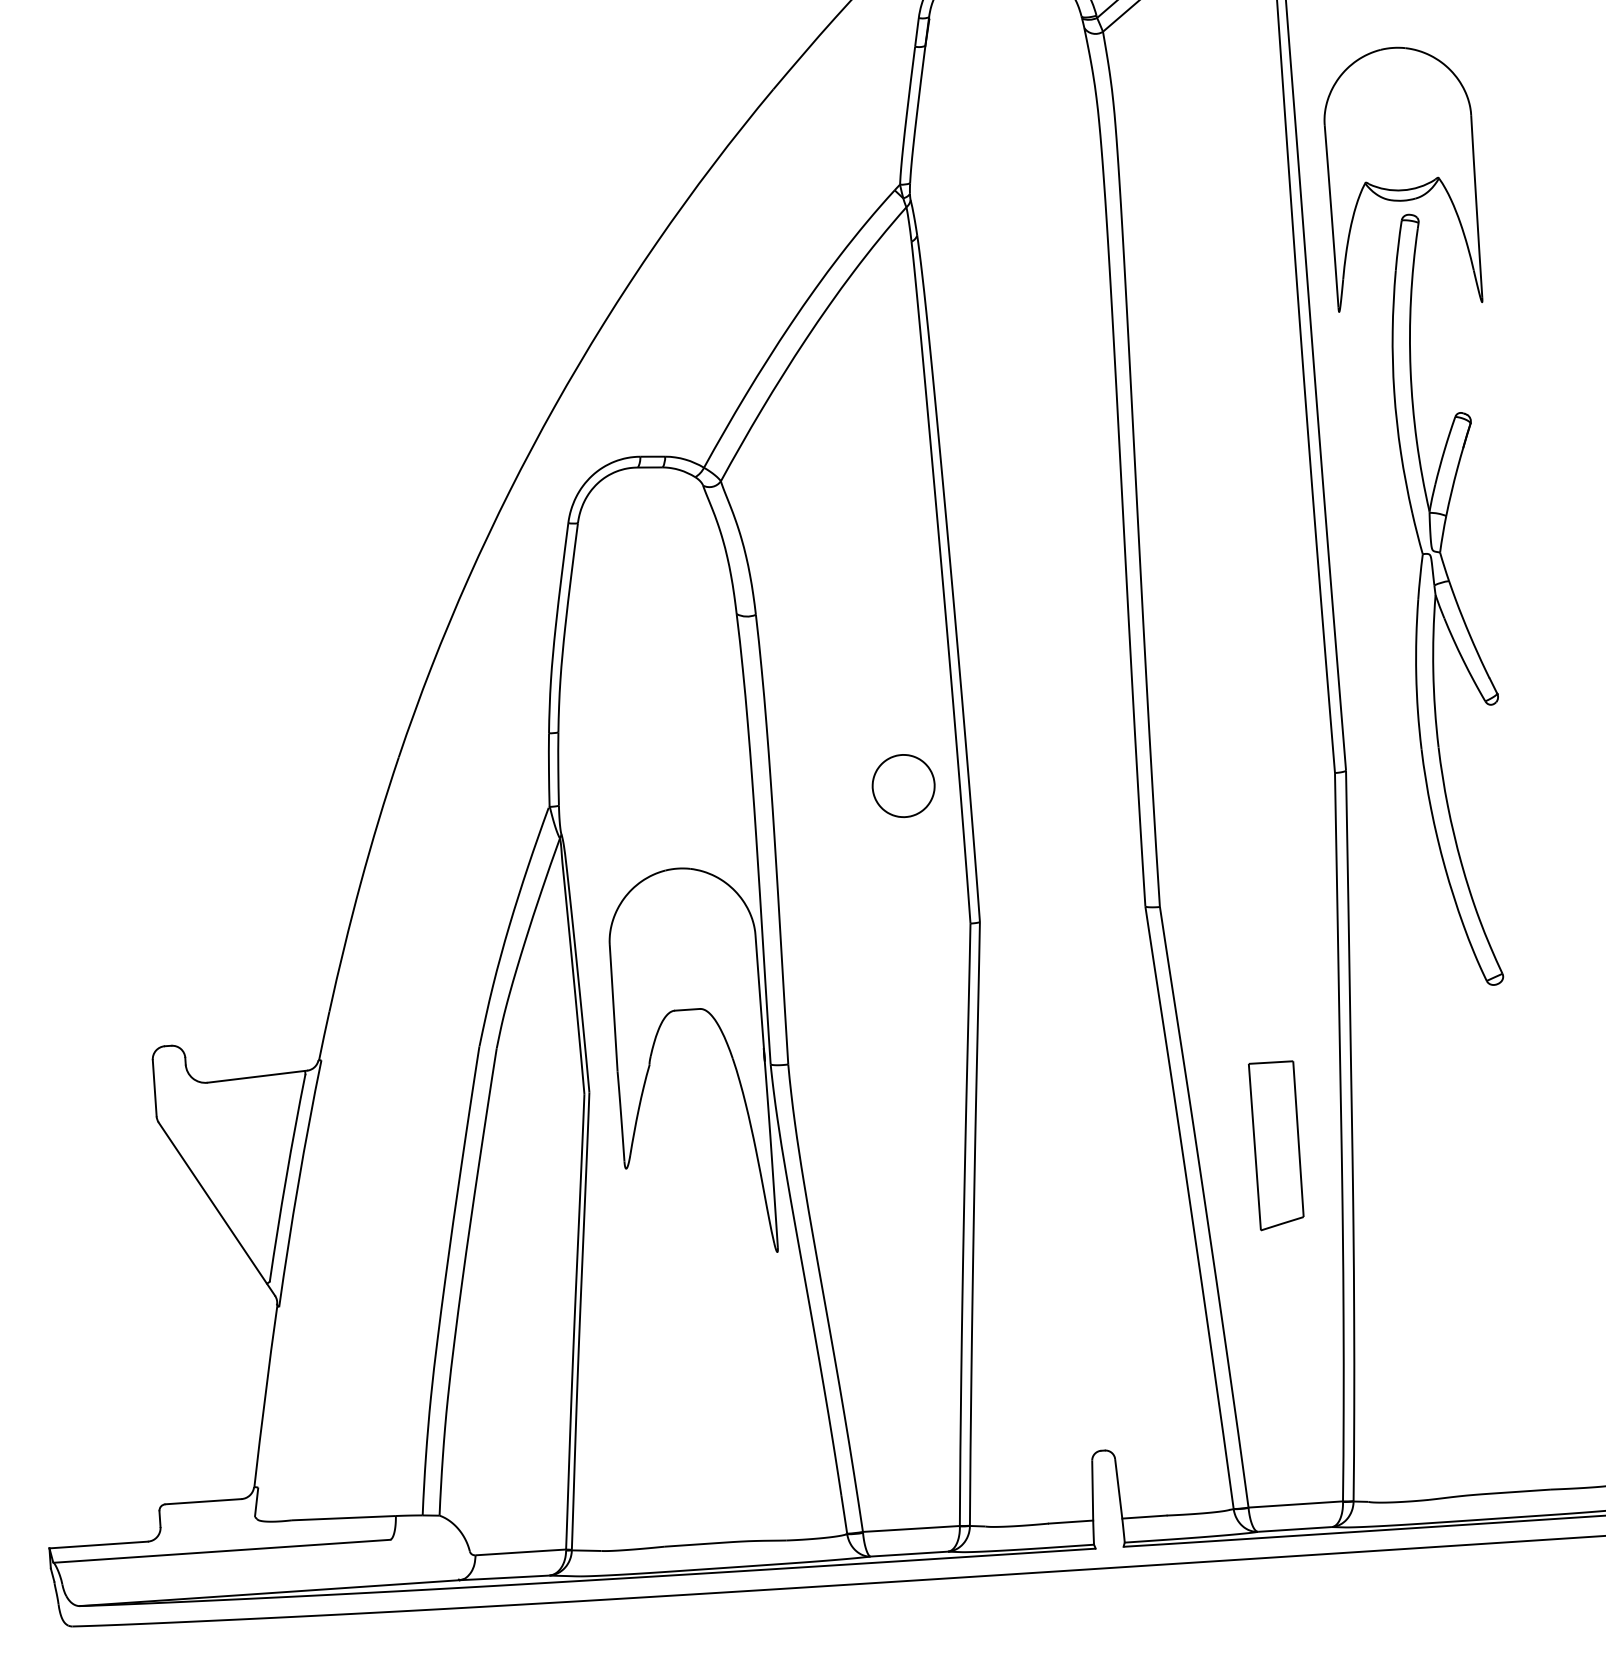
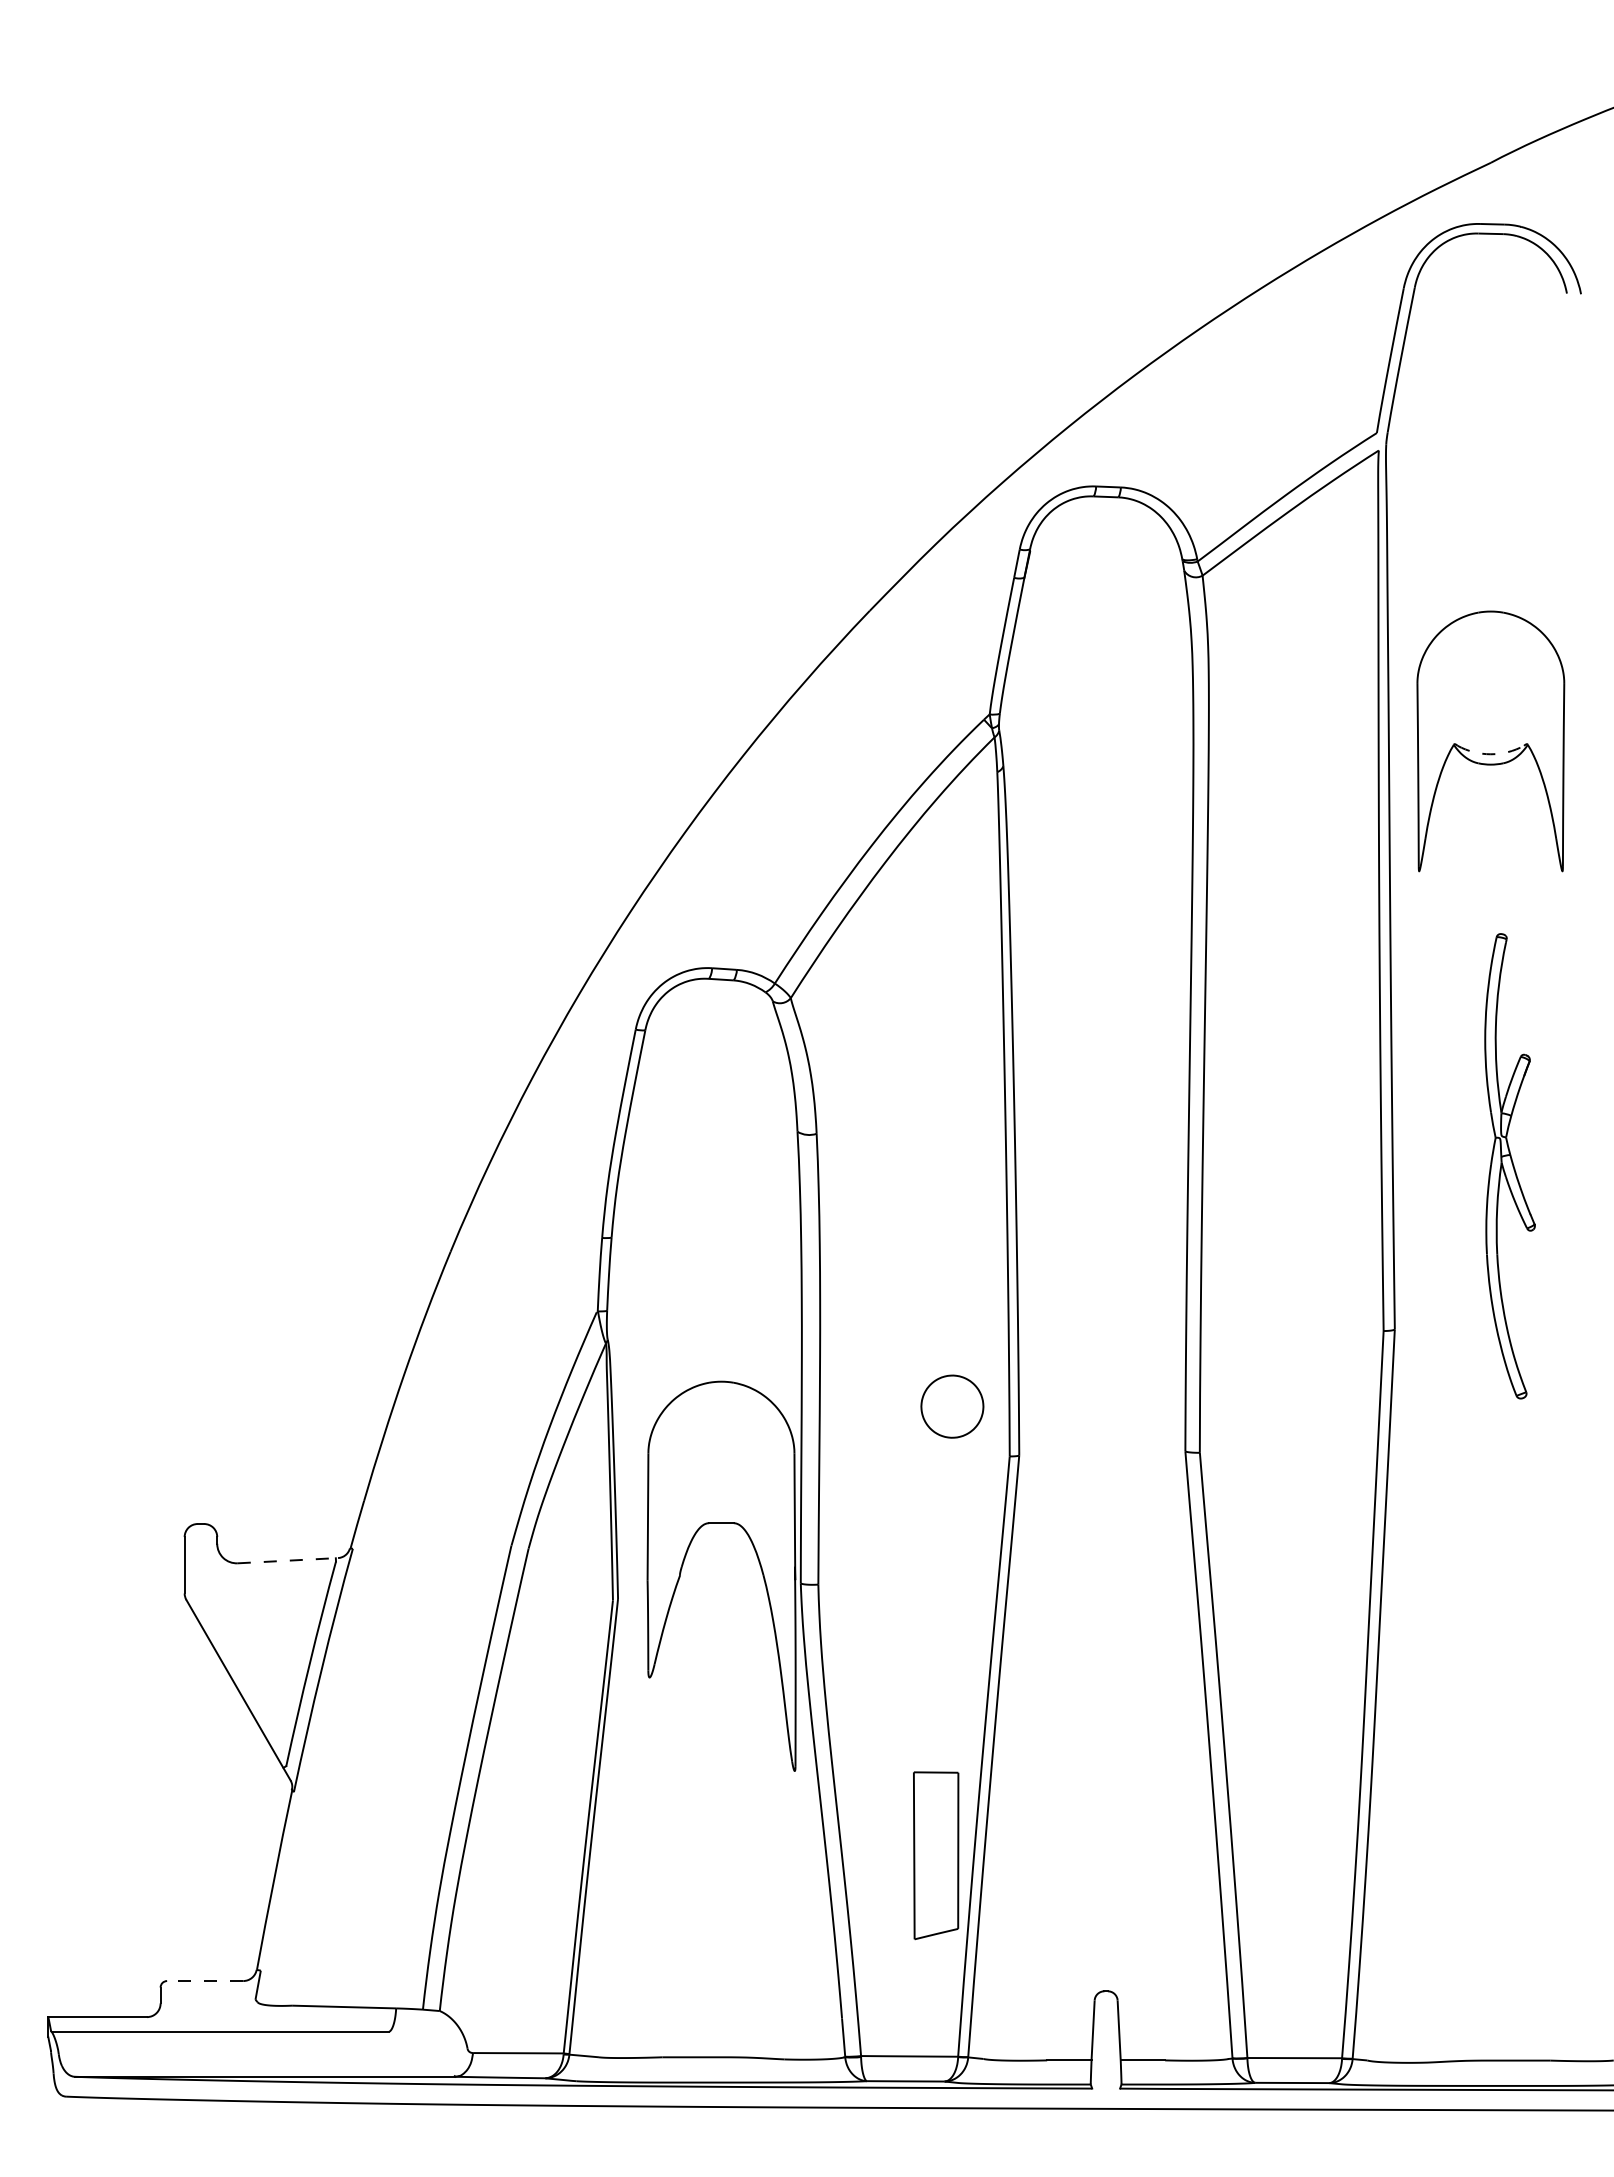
arc: (1402, 190) -> (1490, 754), solid -> dashed
part: (1449, 600) -> (1509, 1166), size x0.6
part: (903, 785) -> (952, 1406), moved
line: (258, 1076) -> (288, 1560), solid -> dashed
part: (1277, 1145) -> (936, 1855), moved
line: (202, 1502) -> (204, 1981), solid -> dashed

